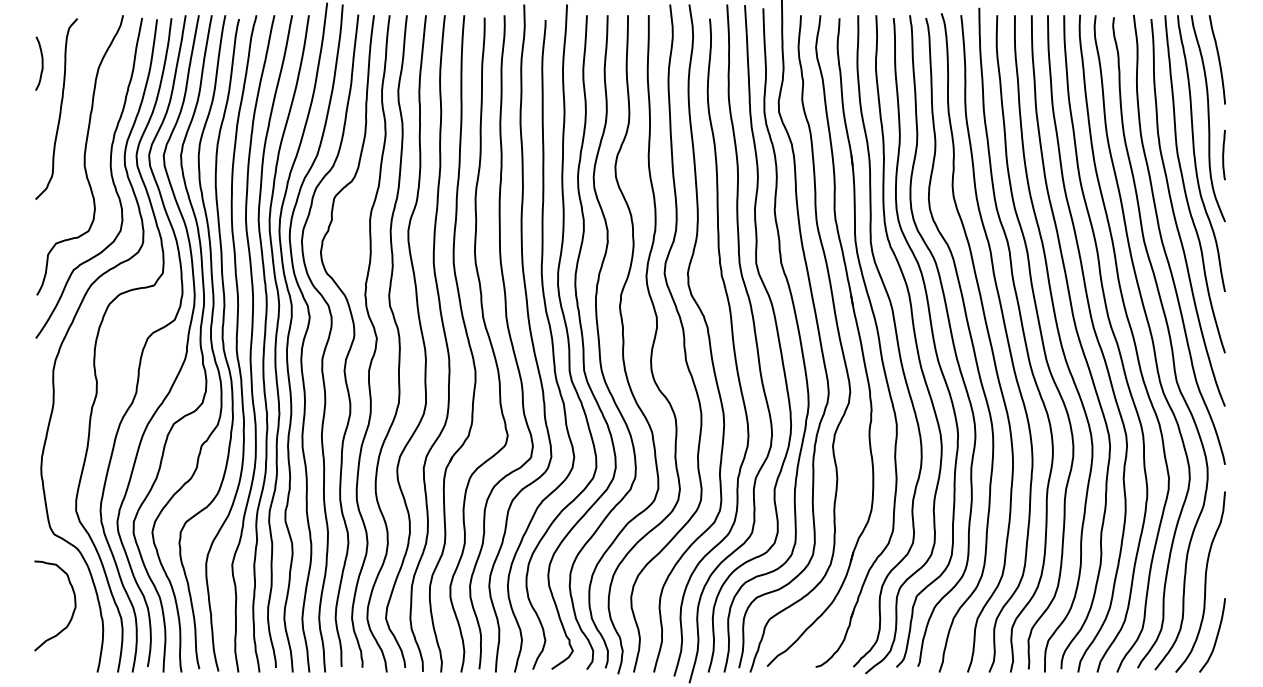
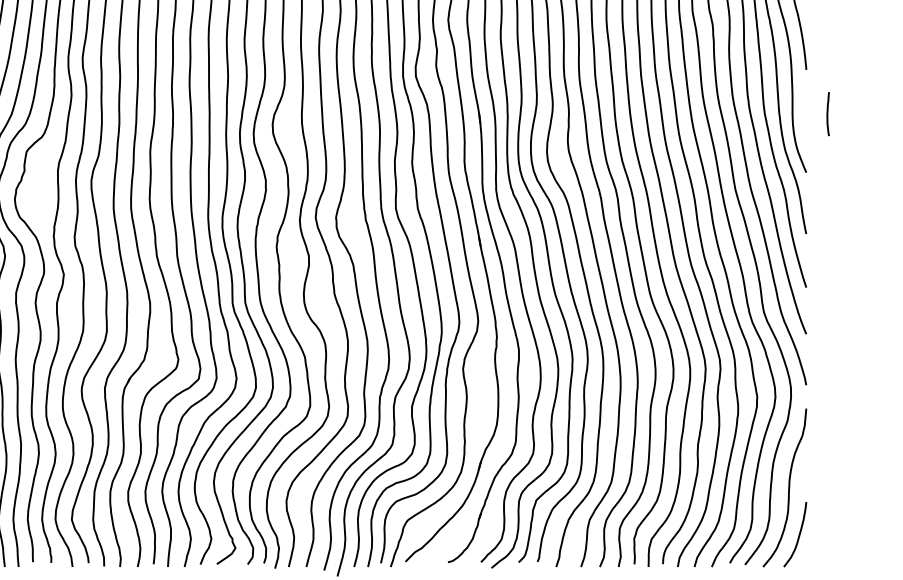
line: (1223, 155) -> (827, 114), moved

